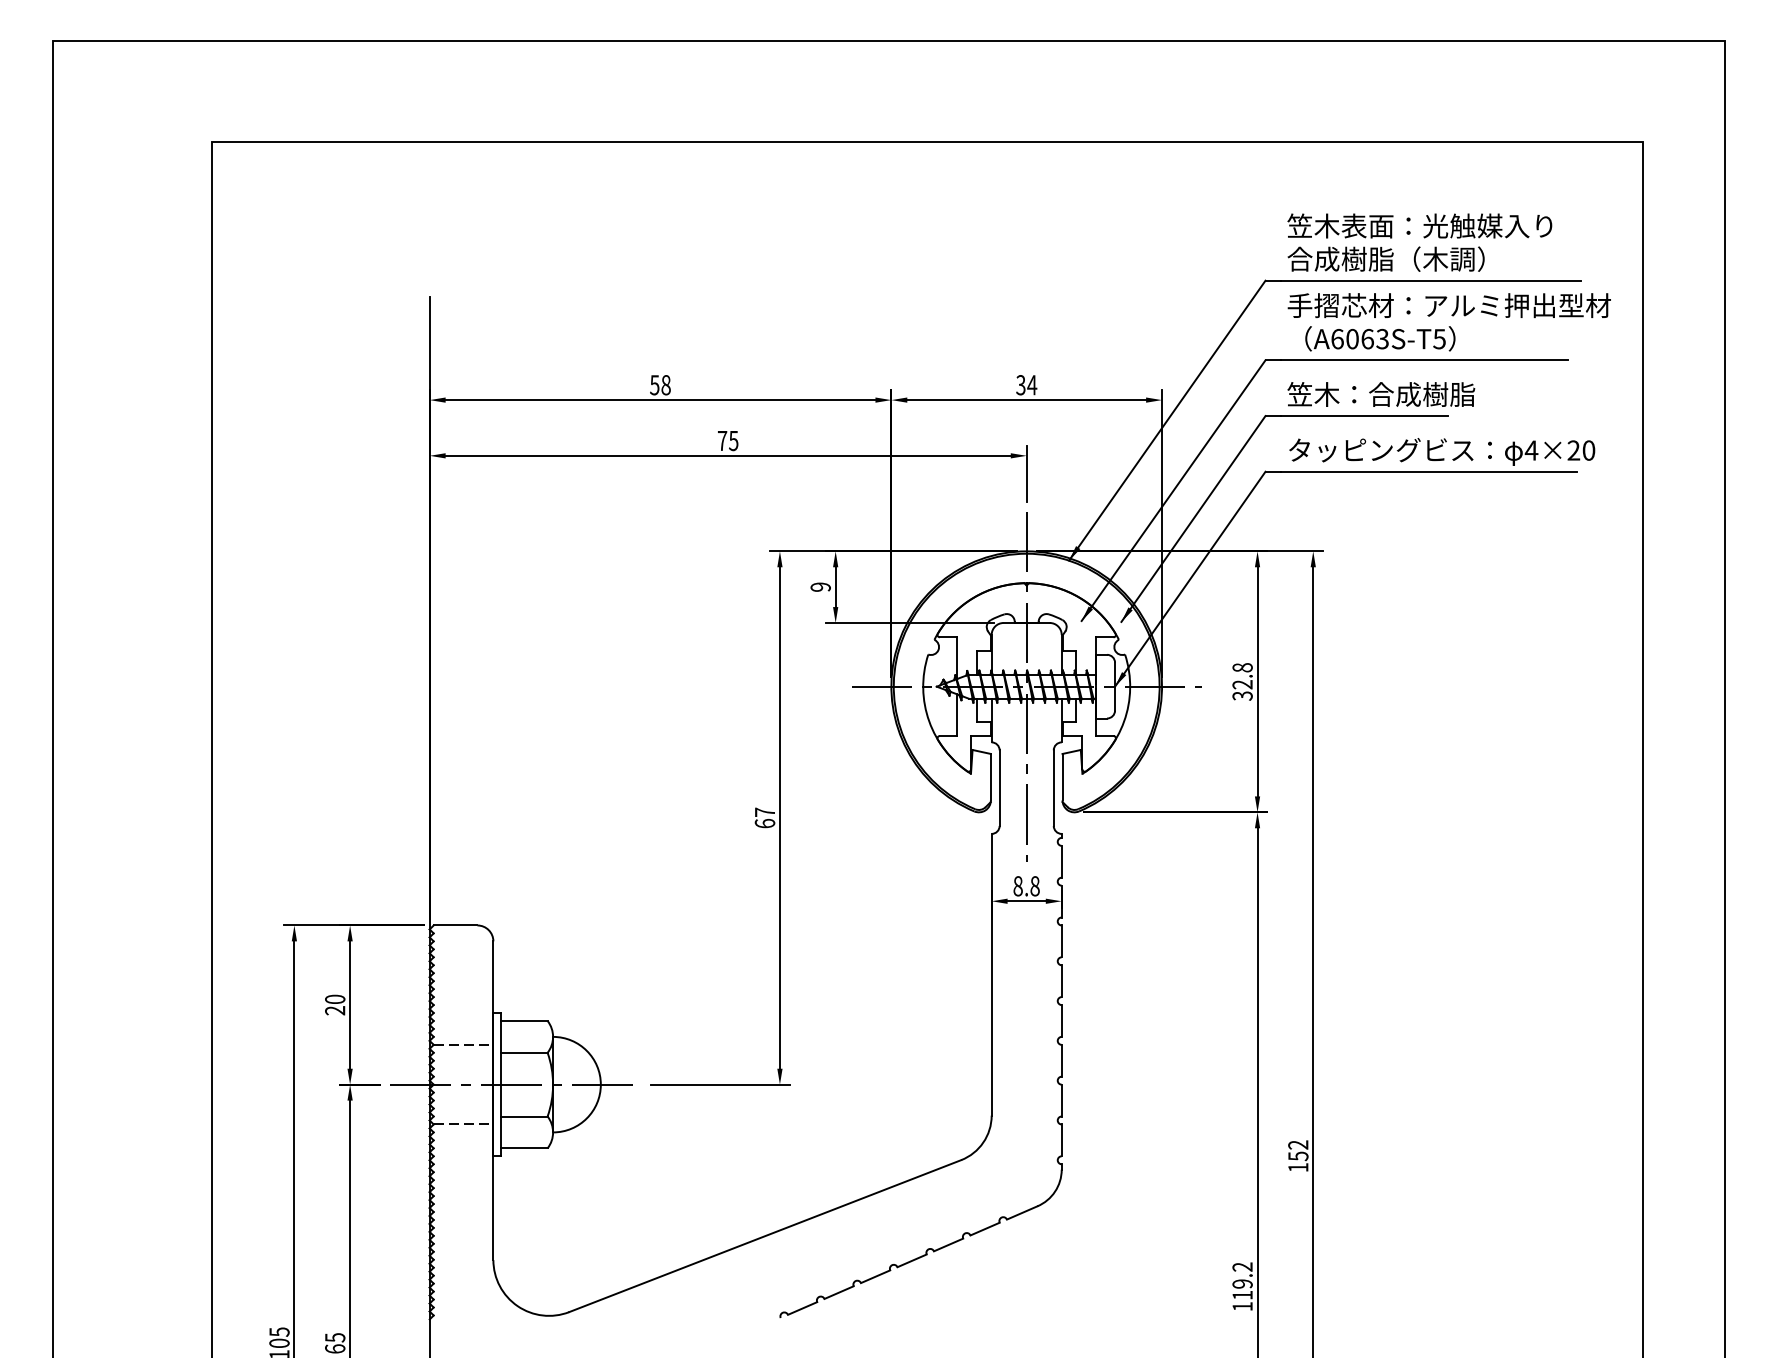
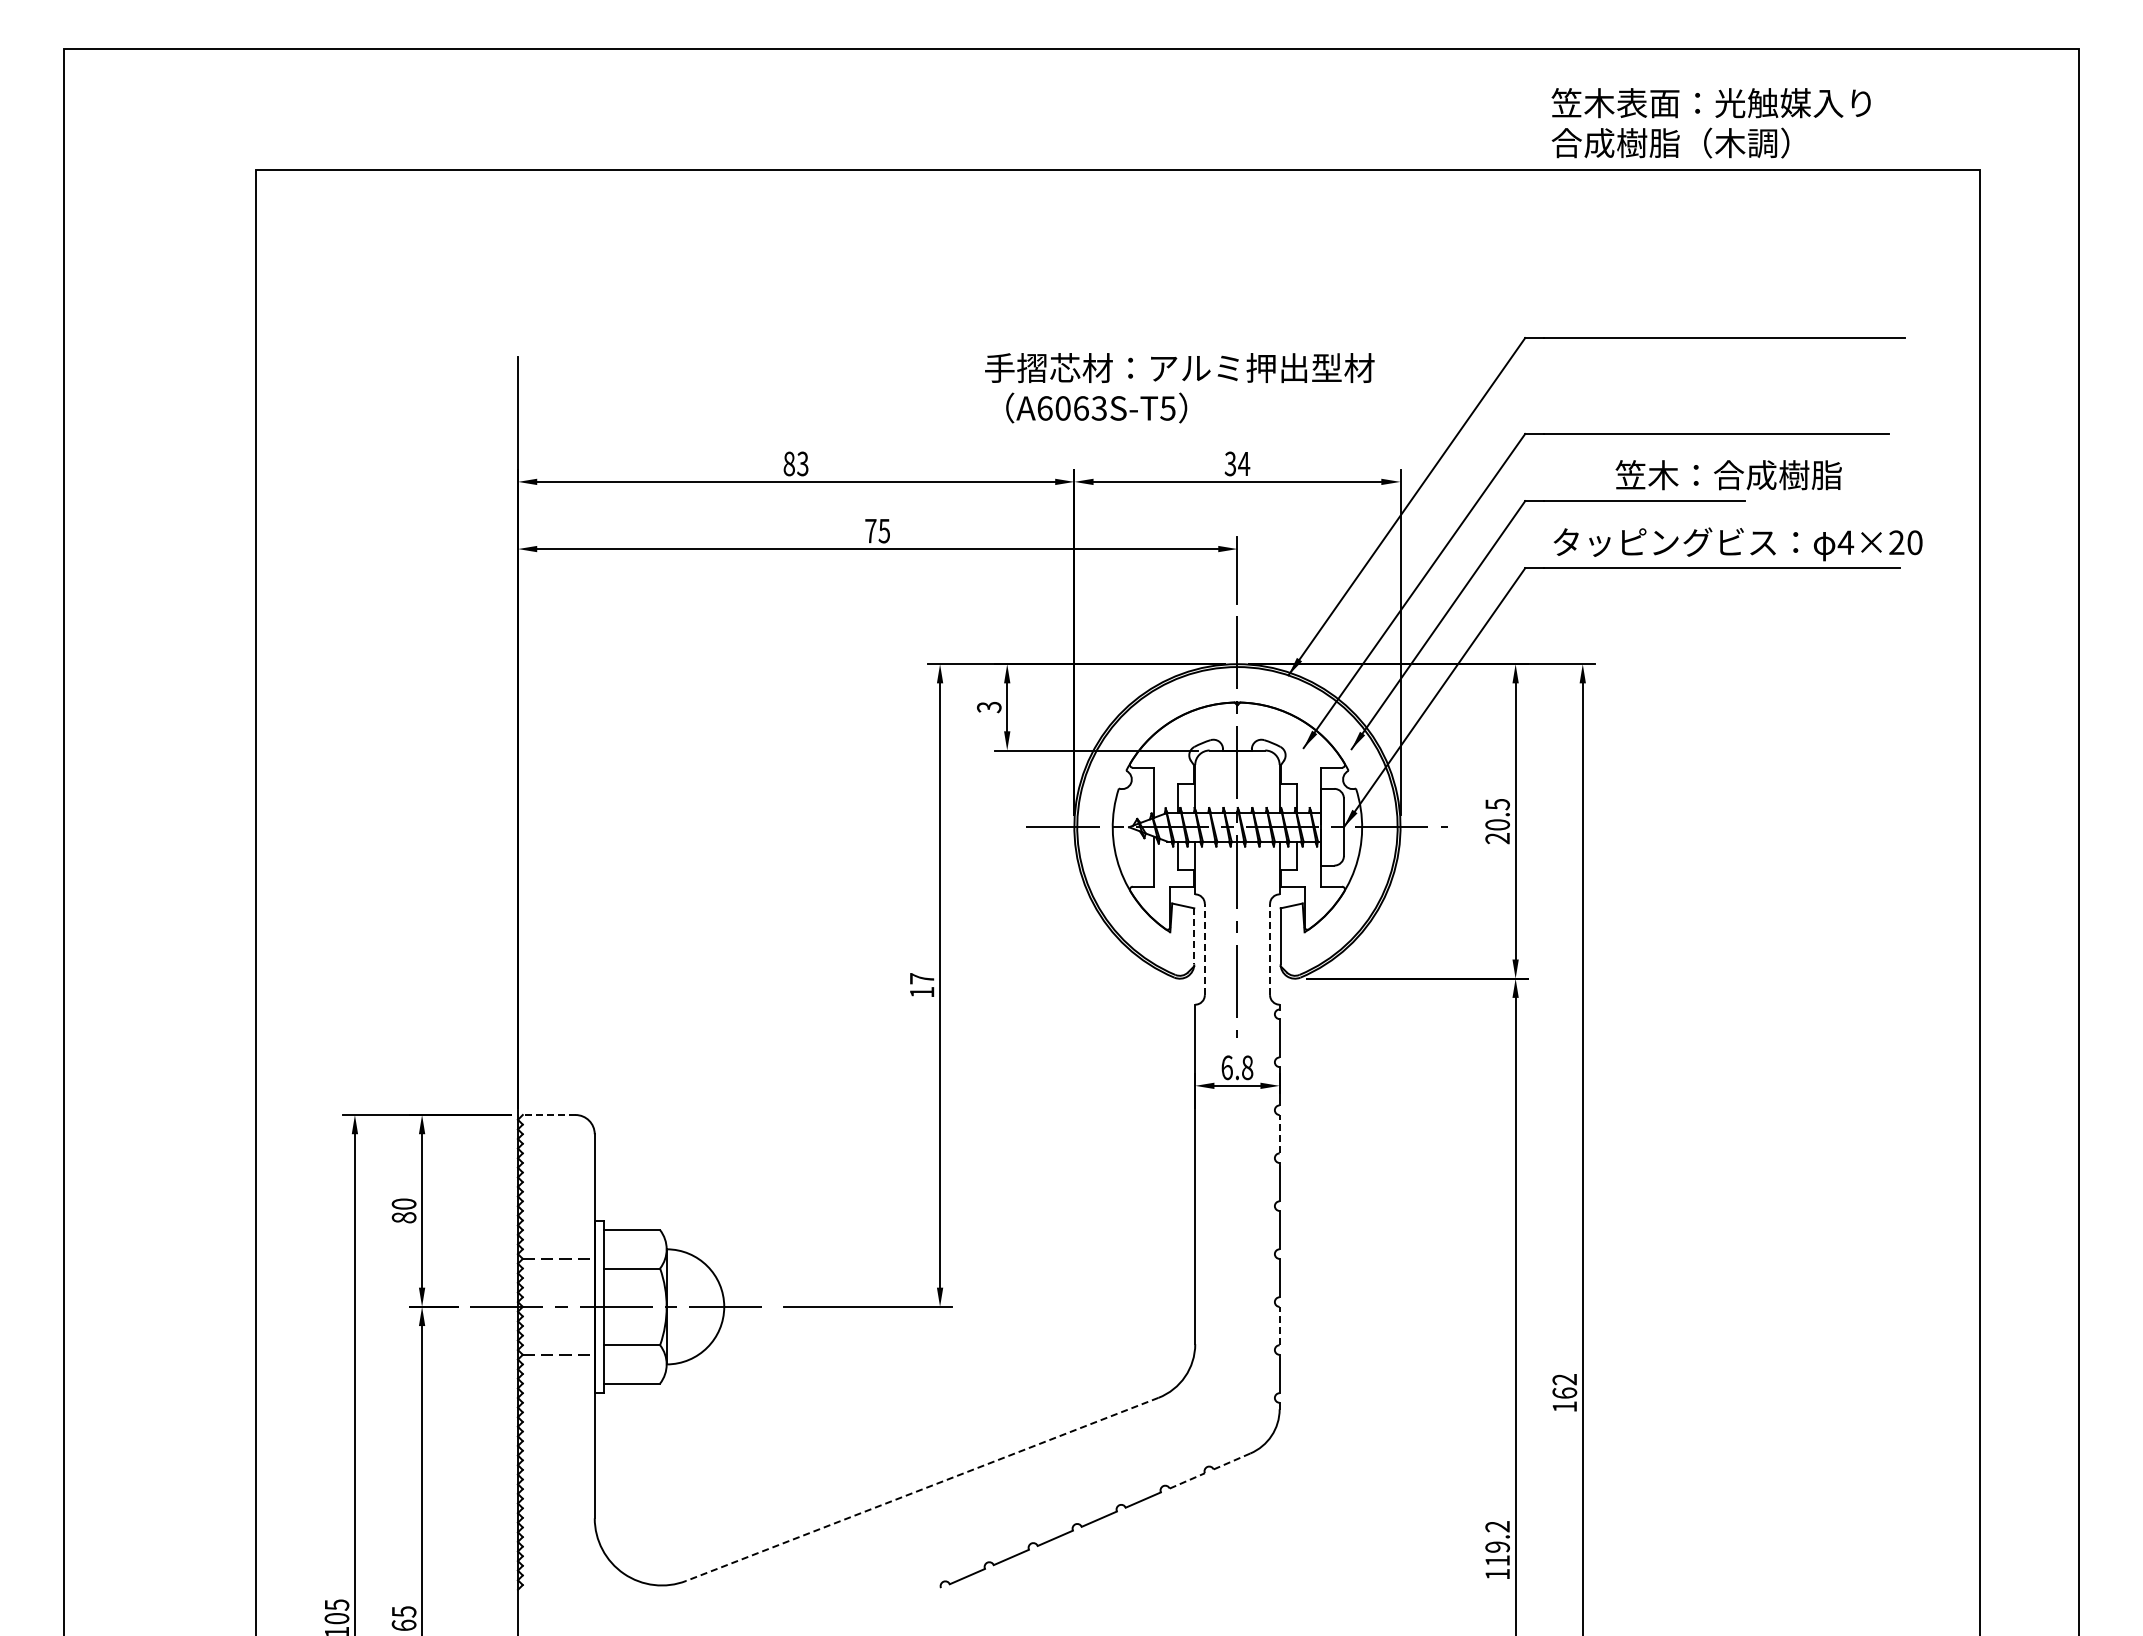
text: (1419, 242) -> (1710, 123), moved
text: (1449, 322) -> (1179, 388), moved
text: (659, 384) -> (795, 463), 58 -> 83
text: (1381, 394) -> (1728, 475), moved
text: (820, 587) -> (989, 707), 9 -> 3
text: (1242, 681) -> (1497, 821), 32.8 -> 20.5
line: (991, 777) -> (1194, 936), solid -> dashed
line: (999, 788) -> (1204, 949), solid -> dashed
line: (1054, 788) -> (1270, 949), solid -> dashed
text: (764, 822) -> (921, 991), 67 -> 17
text: (1017, 886) -> (1226, 1067), 8.8 -> 6.8
line: (455, 925) -> (548, 1115), solid -> dashed
line: (1061, 940) -> (1279, 1133), solid -> dashed
text: (334, 1010) -> (403, 1217), 20 -> 80
line: (1061, 1100) -> (1279, 1325), solid -> dashed
text: (1298, 1156) -> (1564, 1393), 152 -> 162
line: (1022, 1212) -> (1232, 1461), solid -> dashed
line: (985, 1228) -> (1187, 1480), solid -> dashed
line: (764, 1236) -> (921, 1489), solid -> dashed

